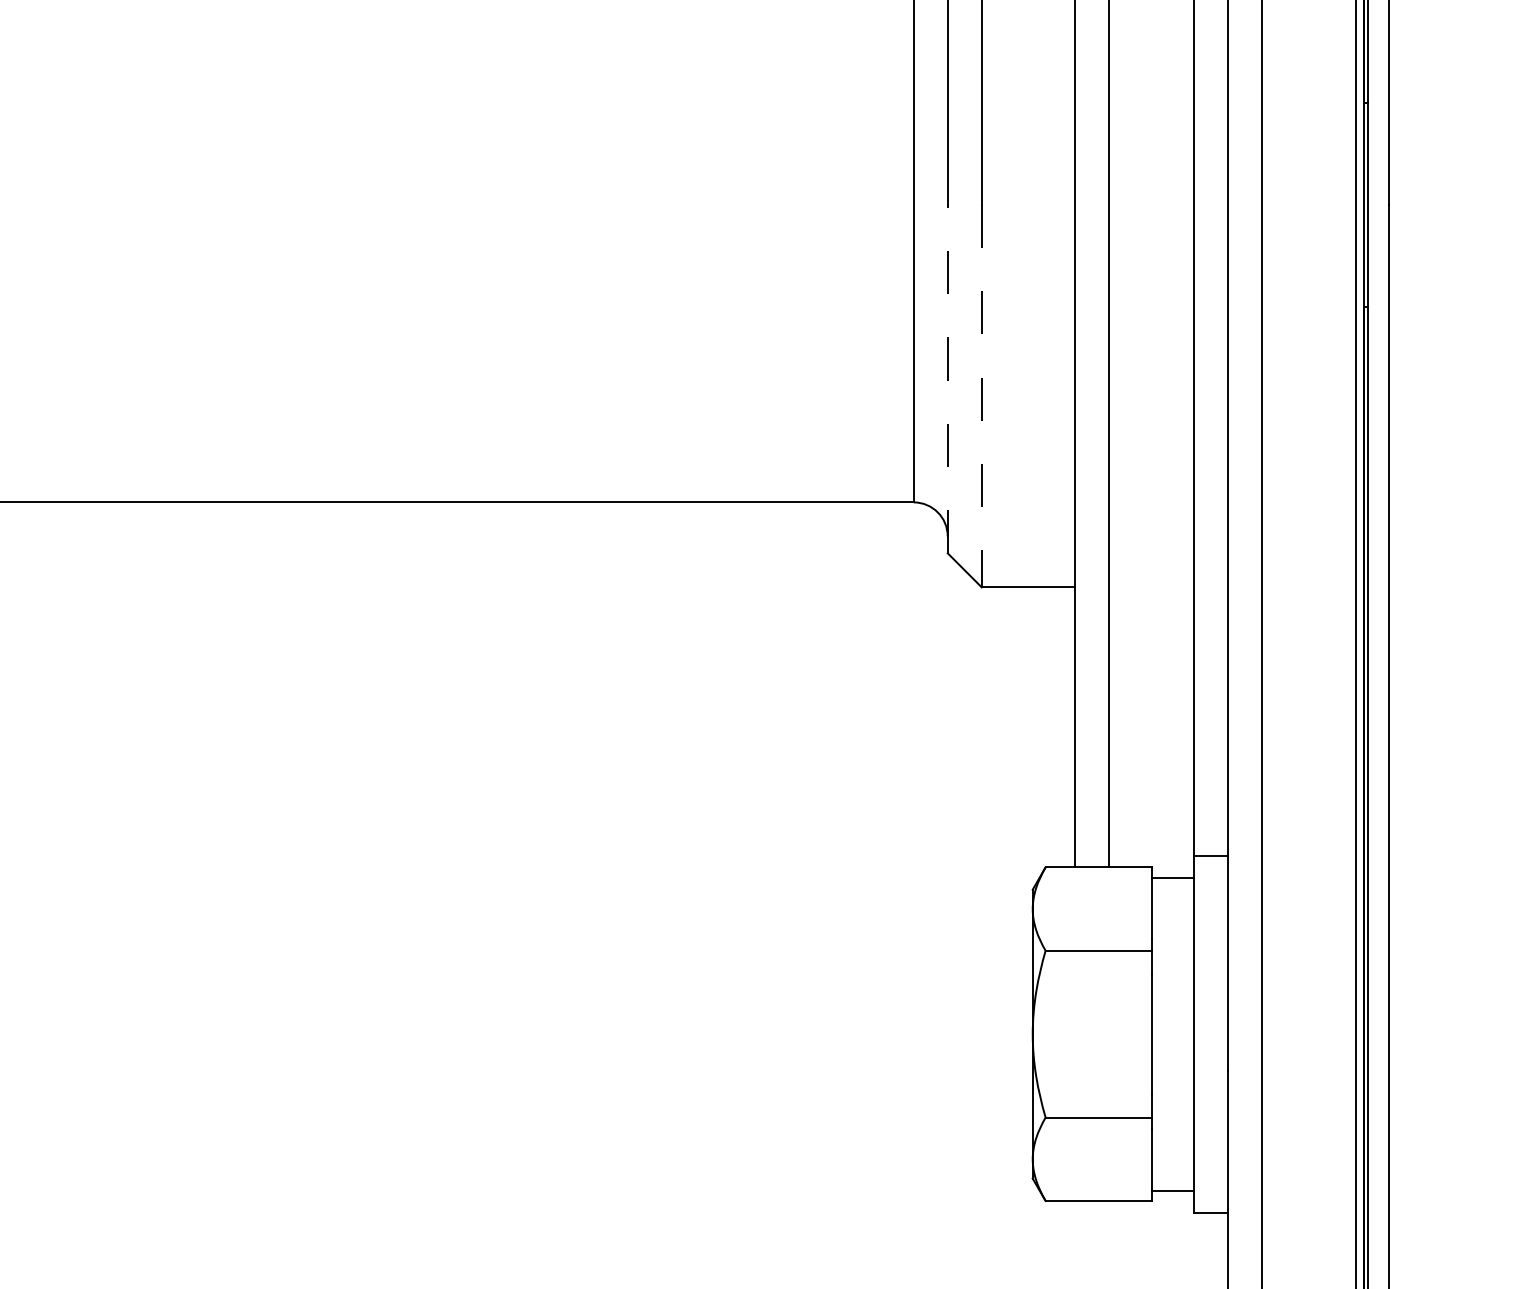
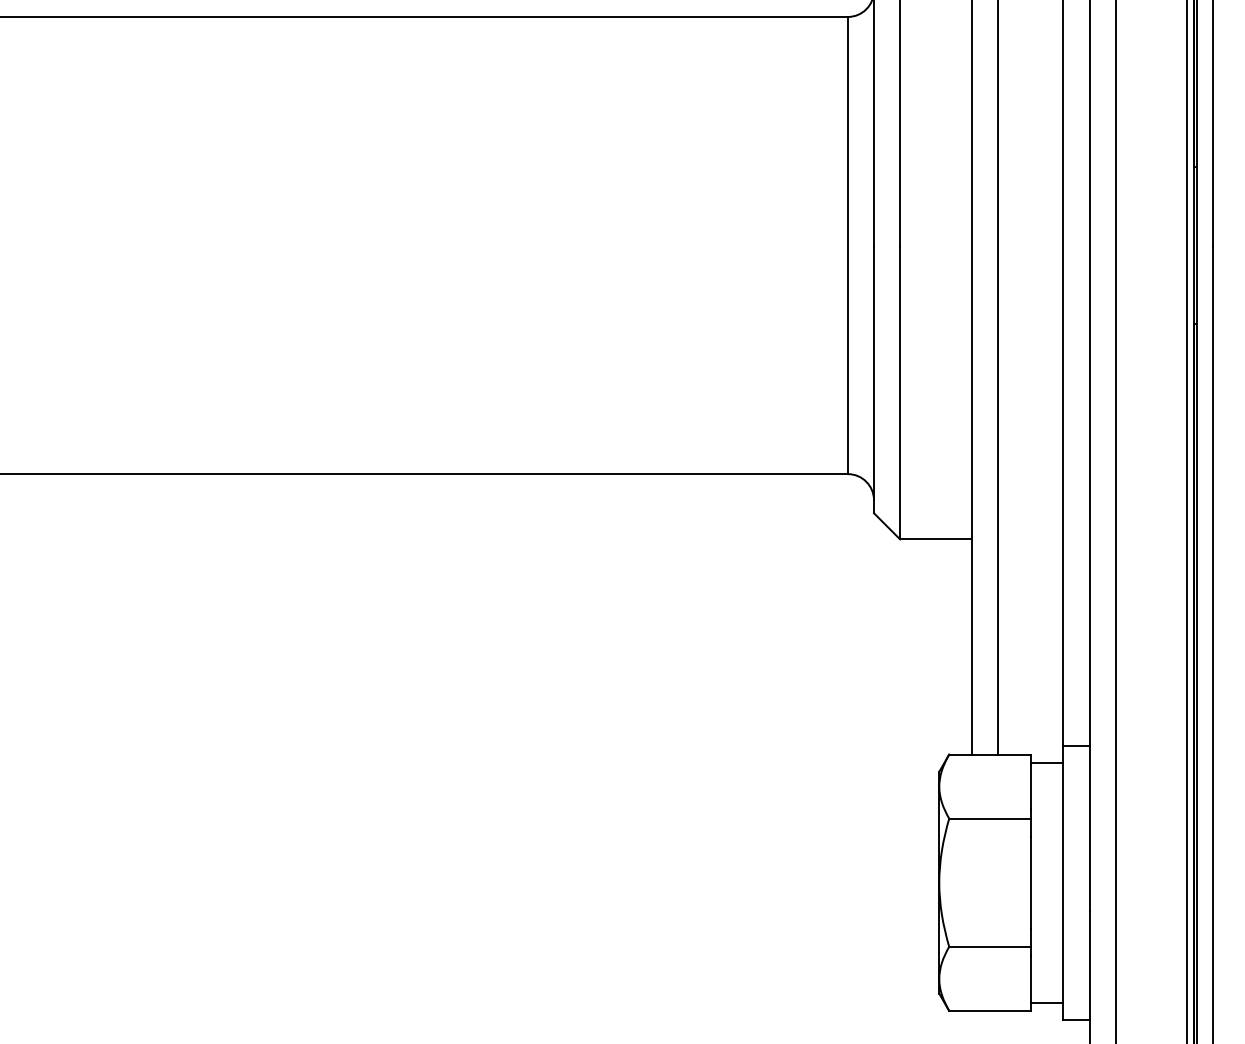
line: (948, 379) -> (874, 379), dashed -> solid
line: (982, 396) -> (900, 392), dashed -> solid

